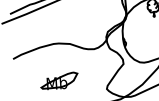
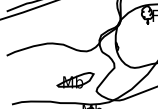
part: (59, 81) -> (75, 80), moved

